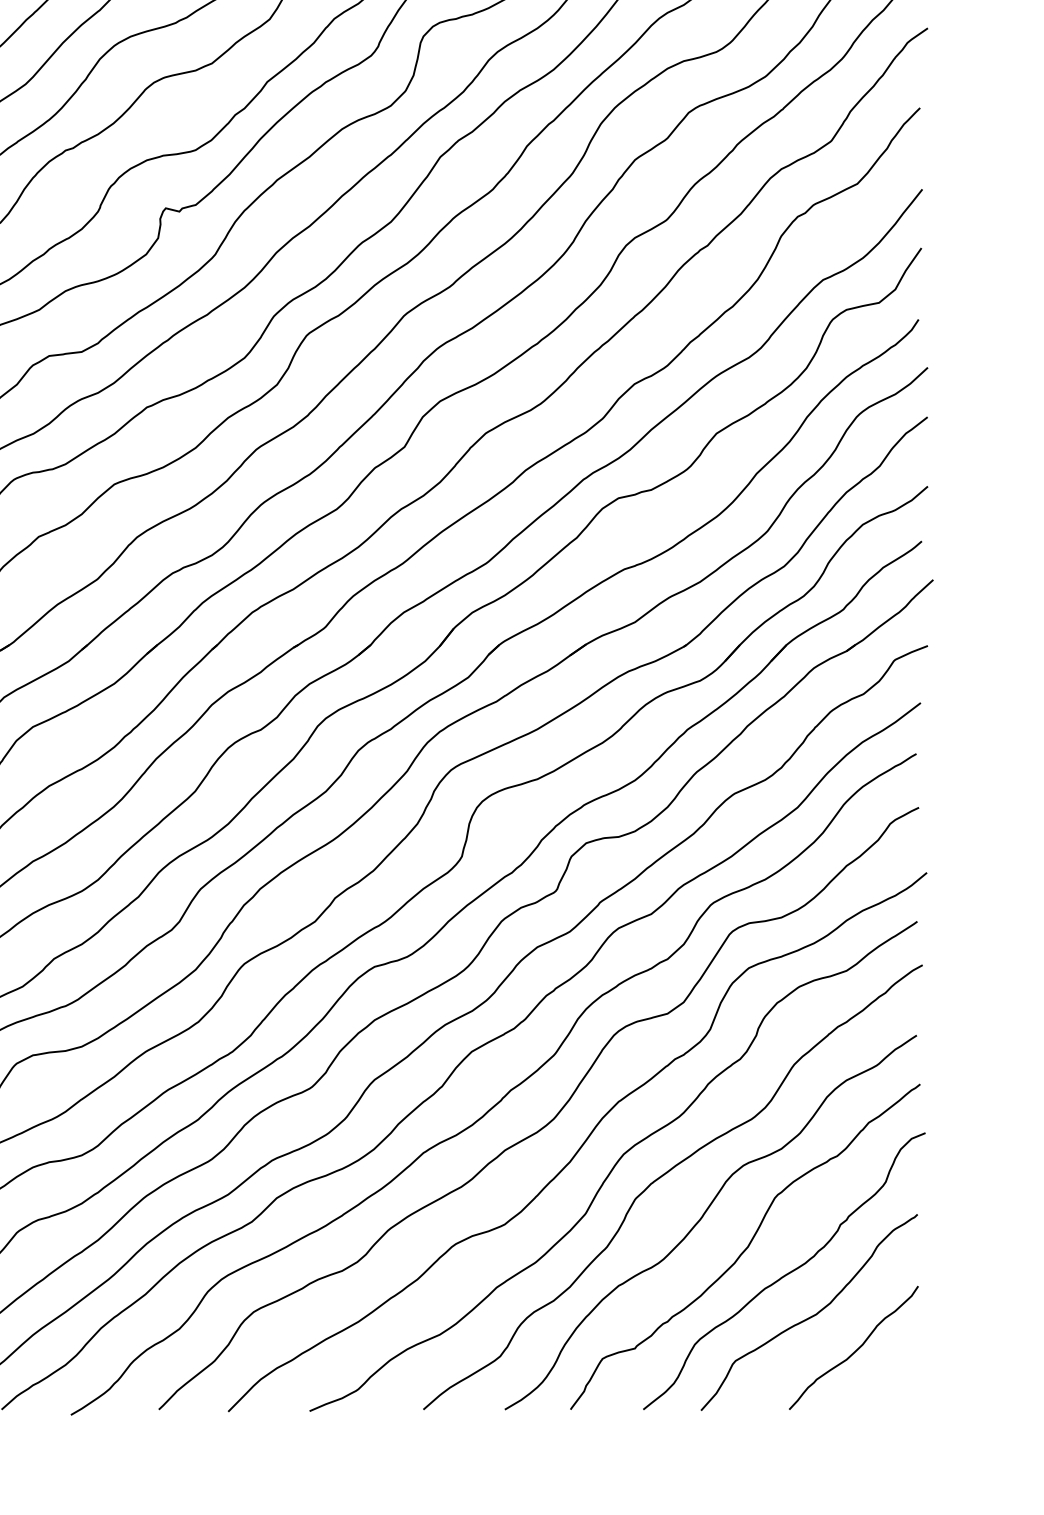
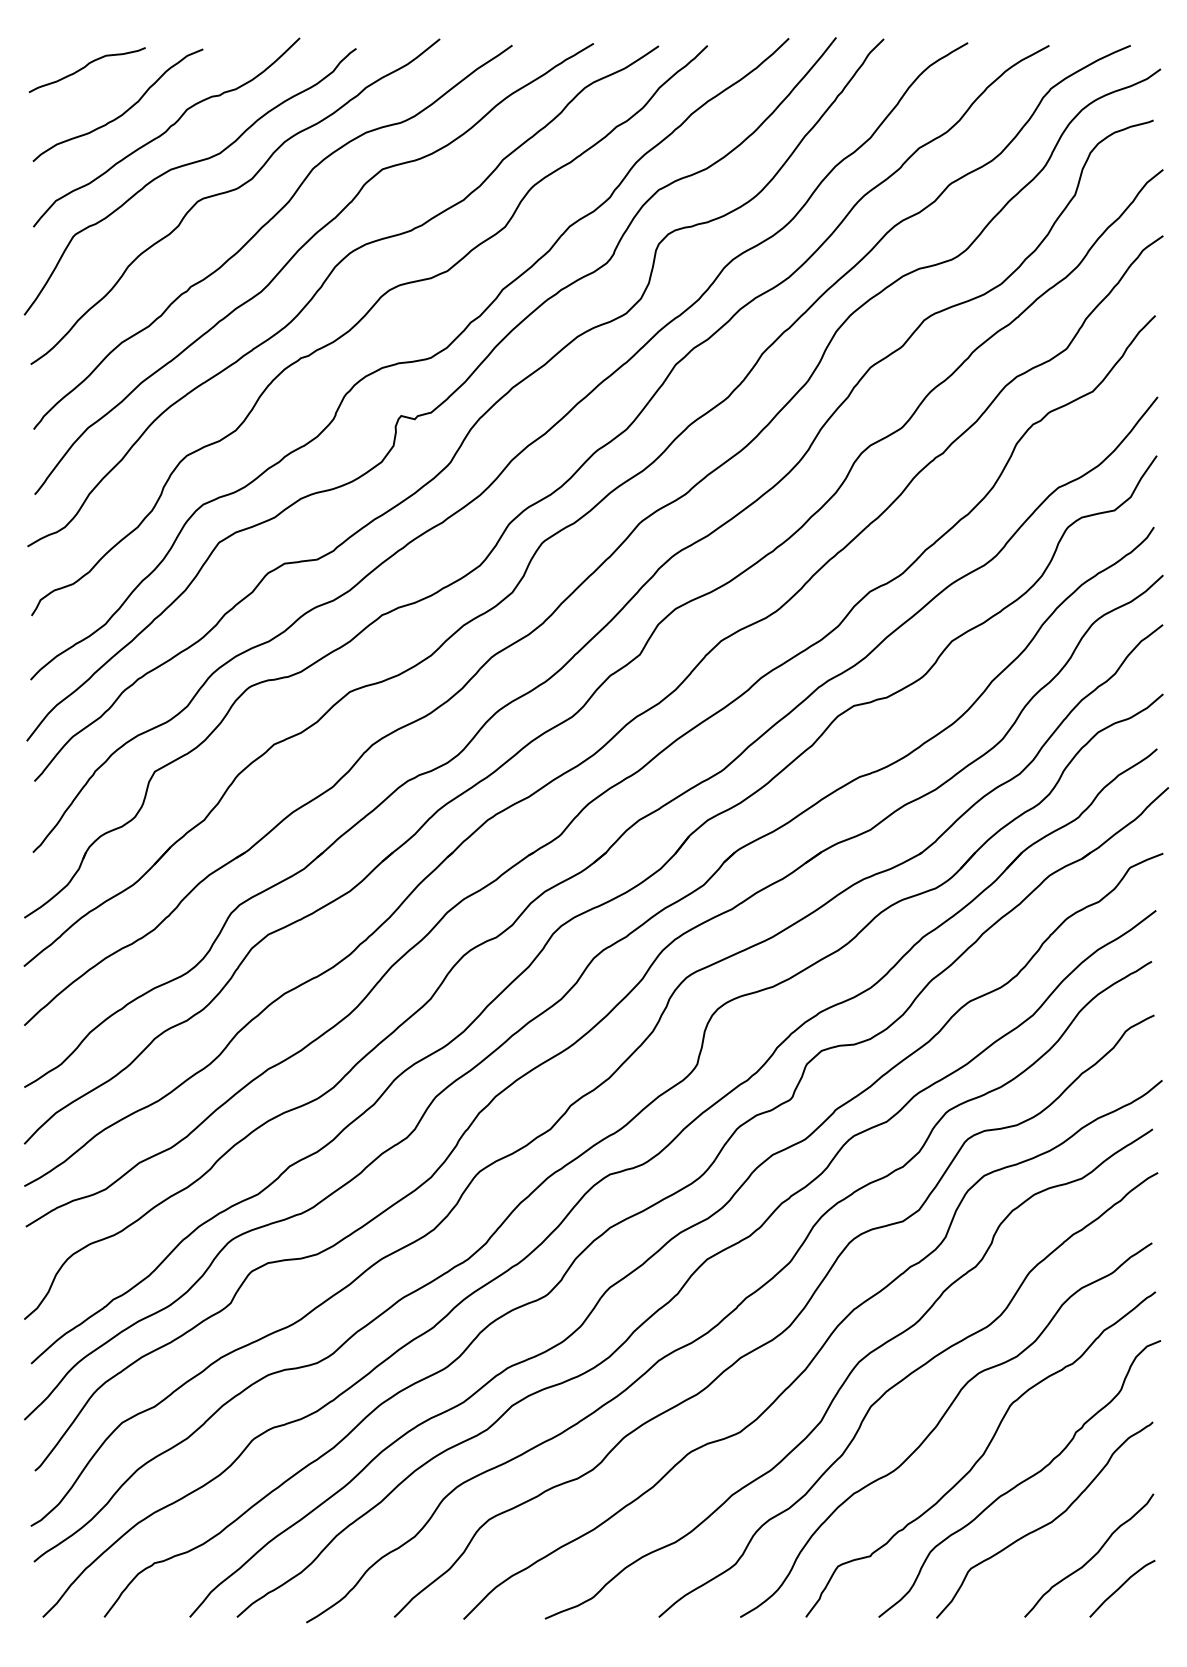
curve: (886, 1379) -> (1121, 1587), added

